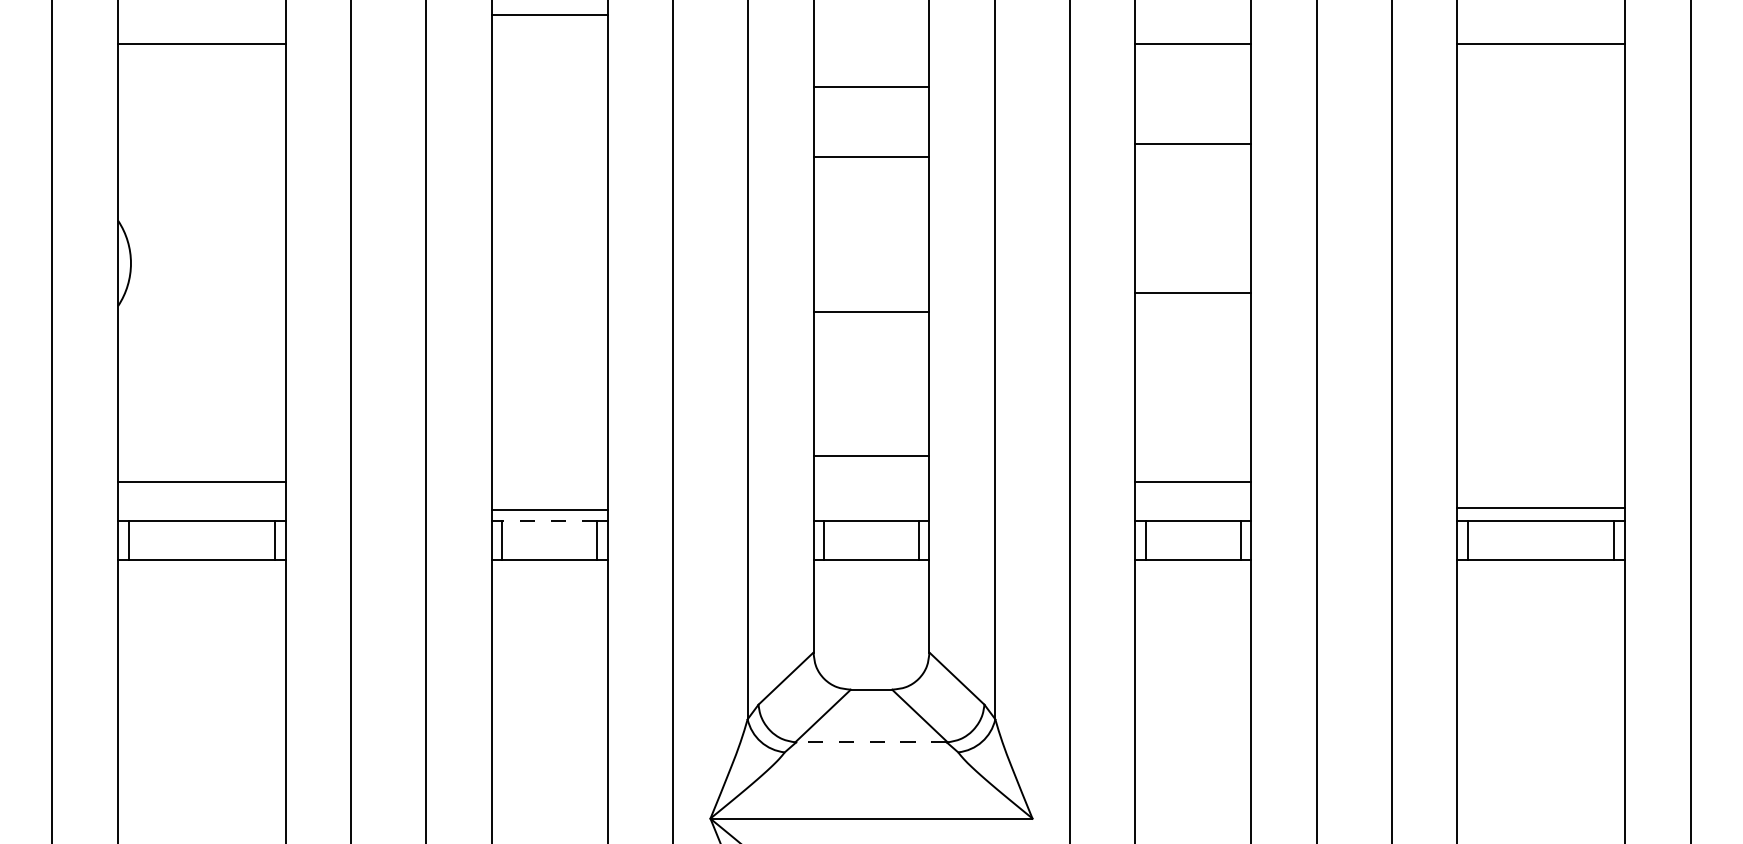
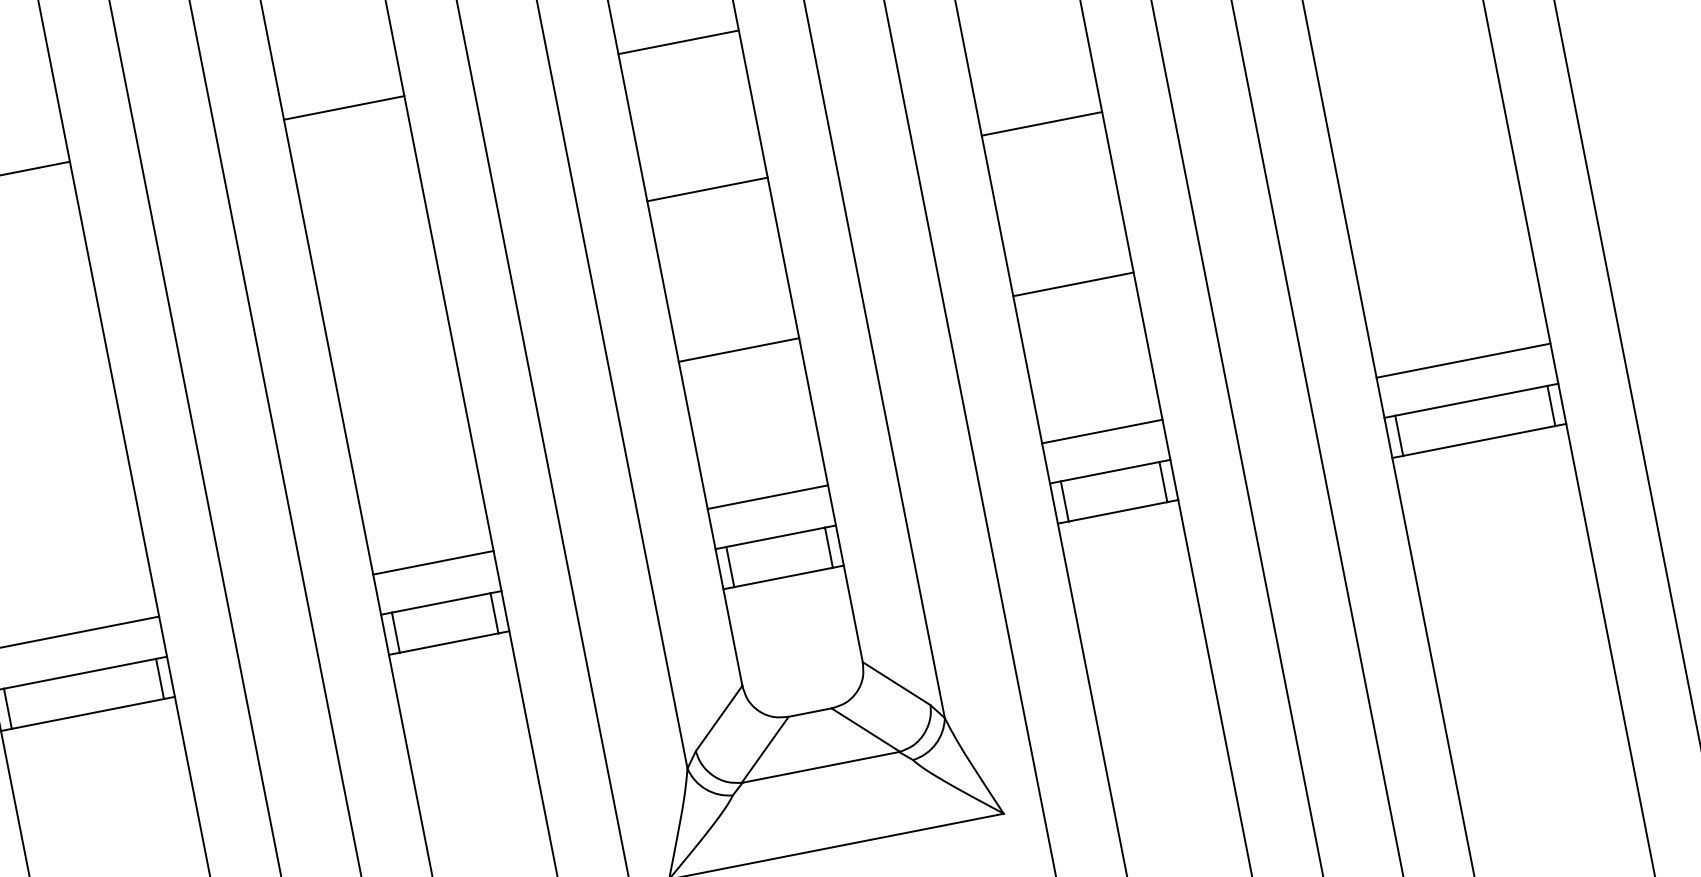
line: (549, 15) -> (344, 107), moved
line: (871, 87) -> (678, 42), moved
line: (1193, 144) -> (1042, 124), moved
line: (871, 157) -> (707, 189), moved
line: (1193, 292) -> (1073, 284), moved
line: (871, 311) -> (738, 349), moved
line: (871, 456) -> (767, 497), moved
line: (1540, 508) -> (1462, 361), moved
line: (549, 510) -> (433, 562), moved
line: (549, 520) -> (441, 602), dashed -> solid
line: (871, 742) -> (820, 767), dashed -> solid

